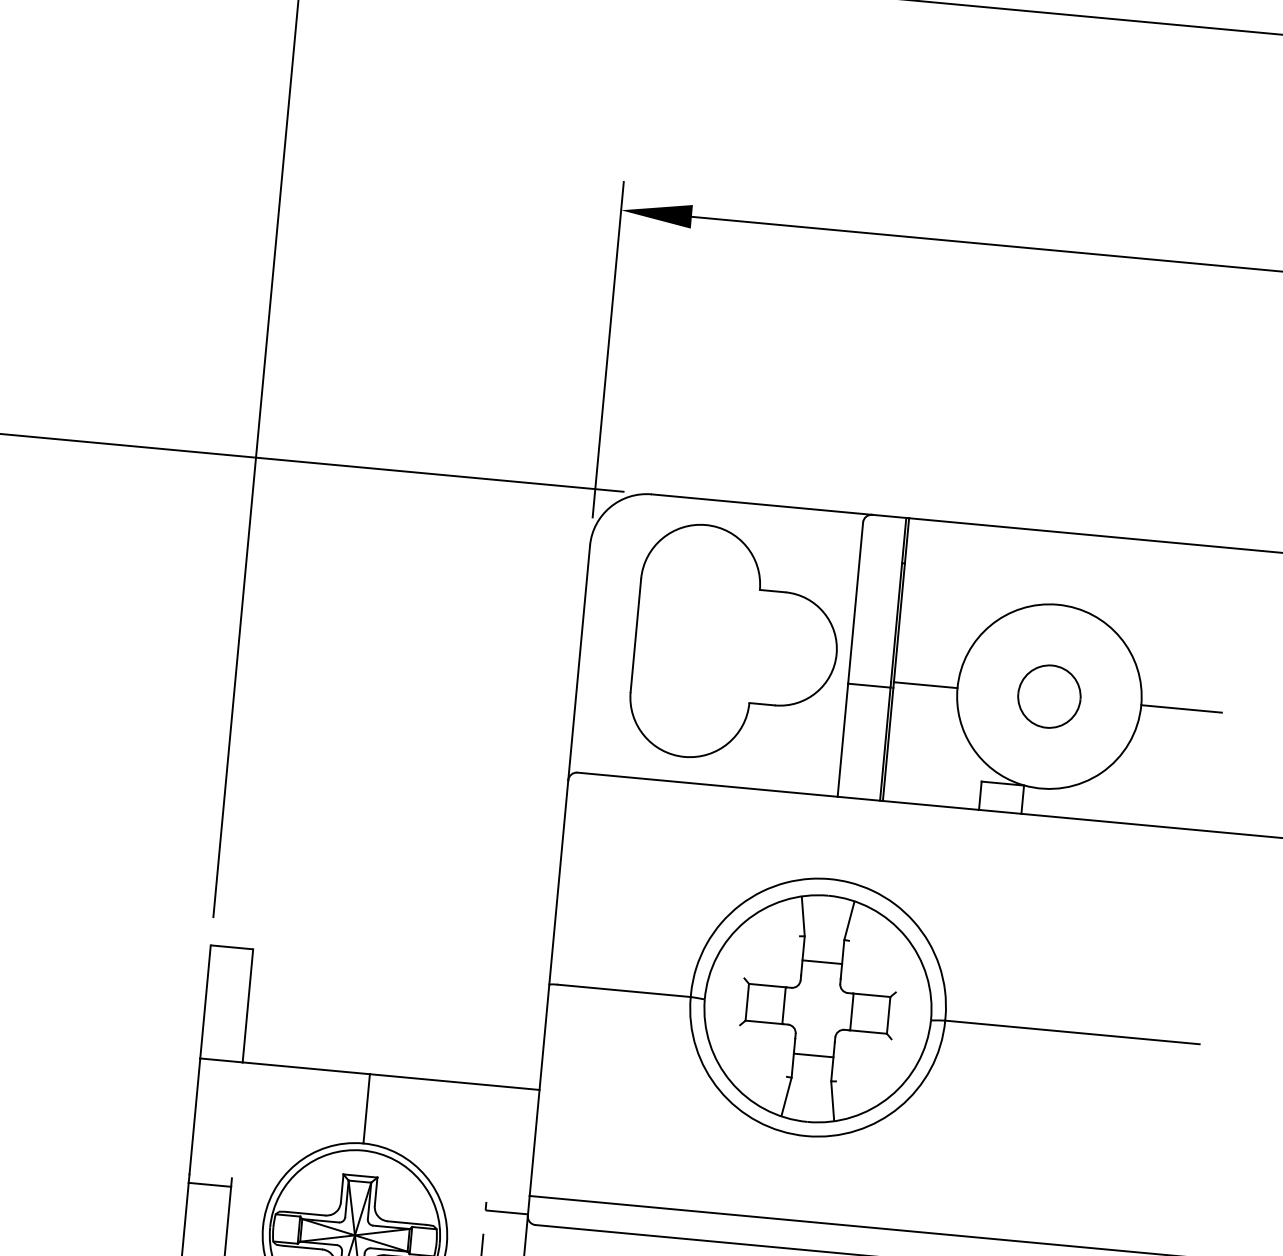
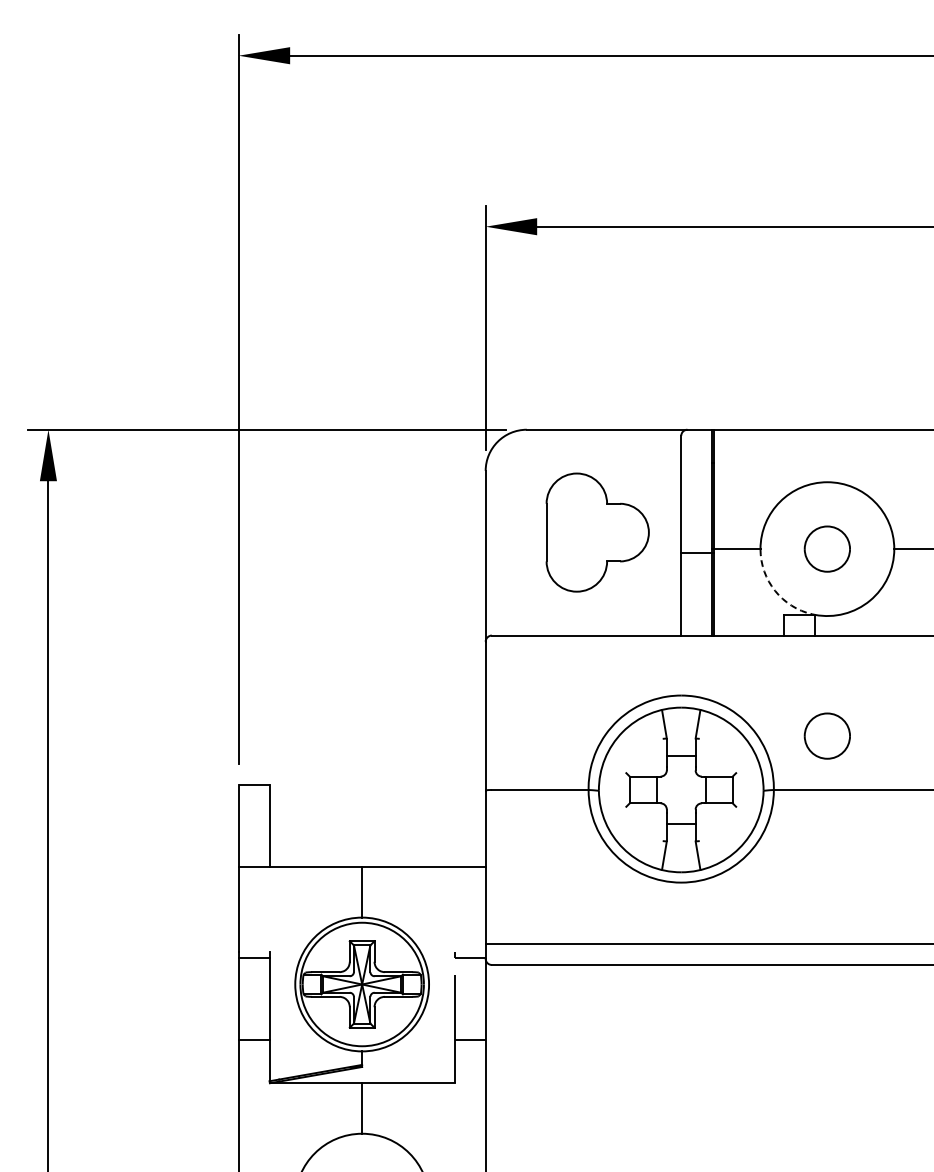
part: (735, 644) -> (597, 532), size x0.7
arc: (972, 746) -> (775, 590), solid -> dashed
part: (1024, 952) -> (826, 735), added

